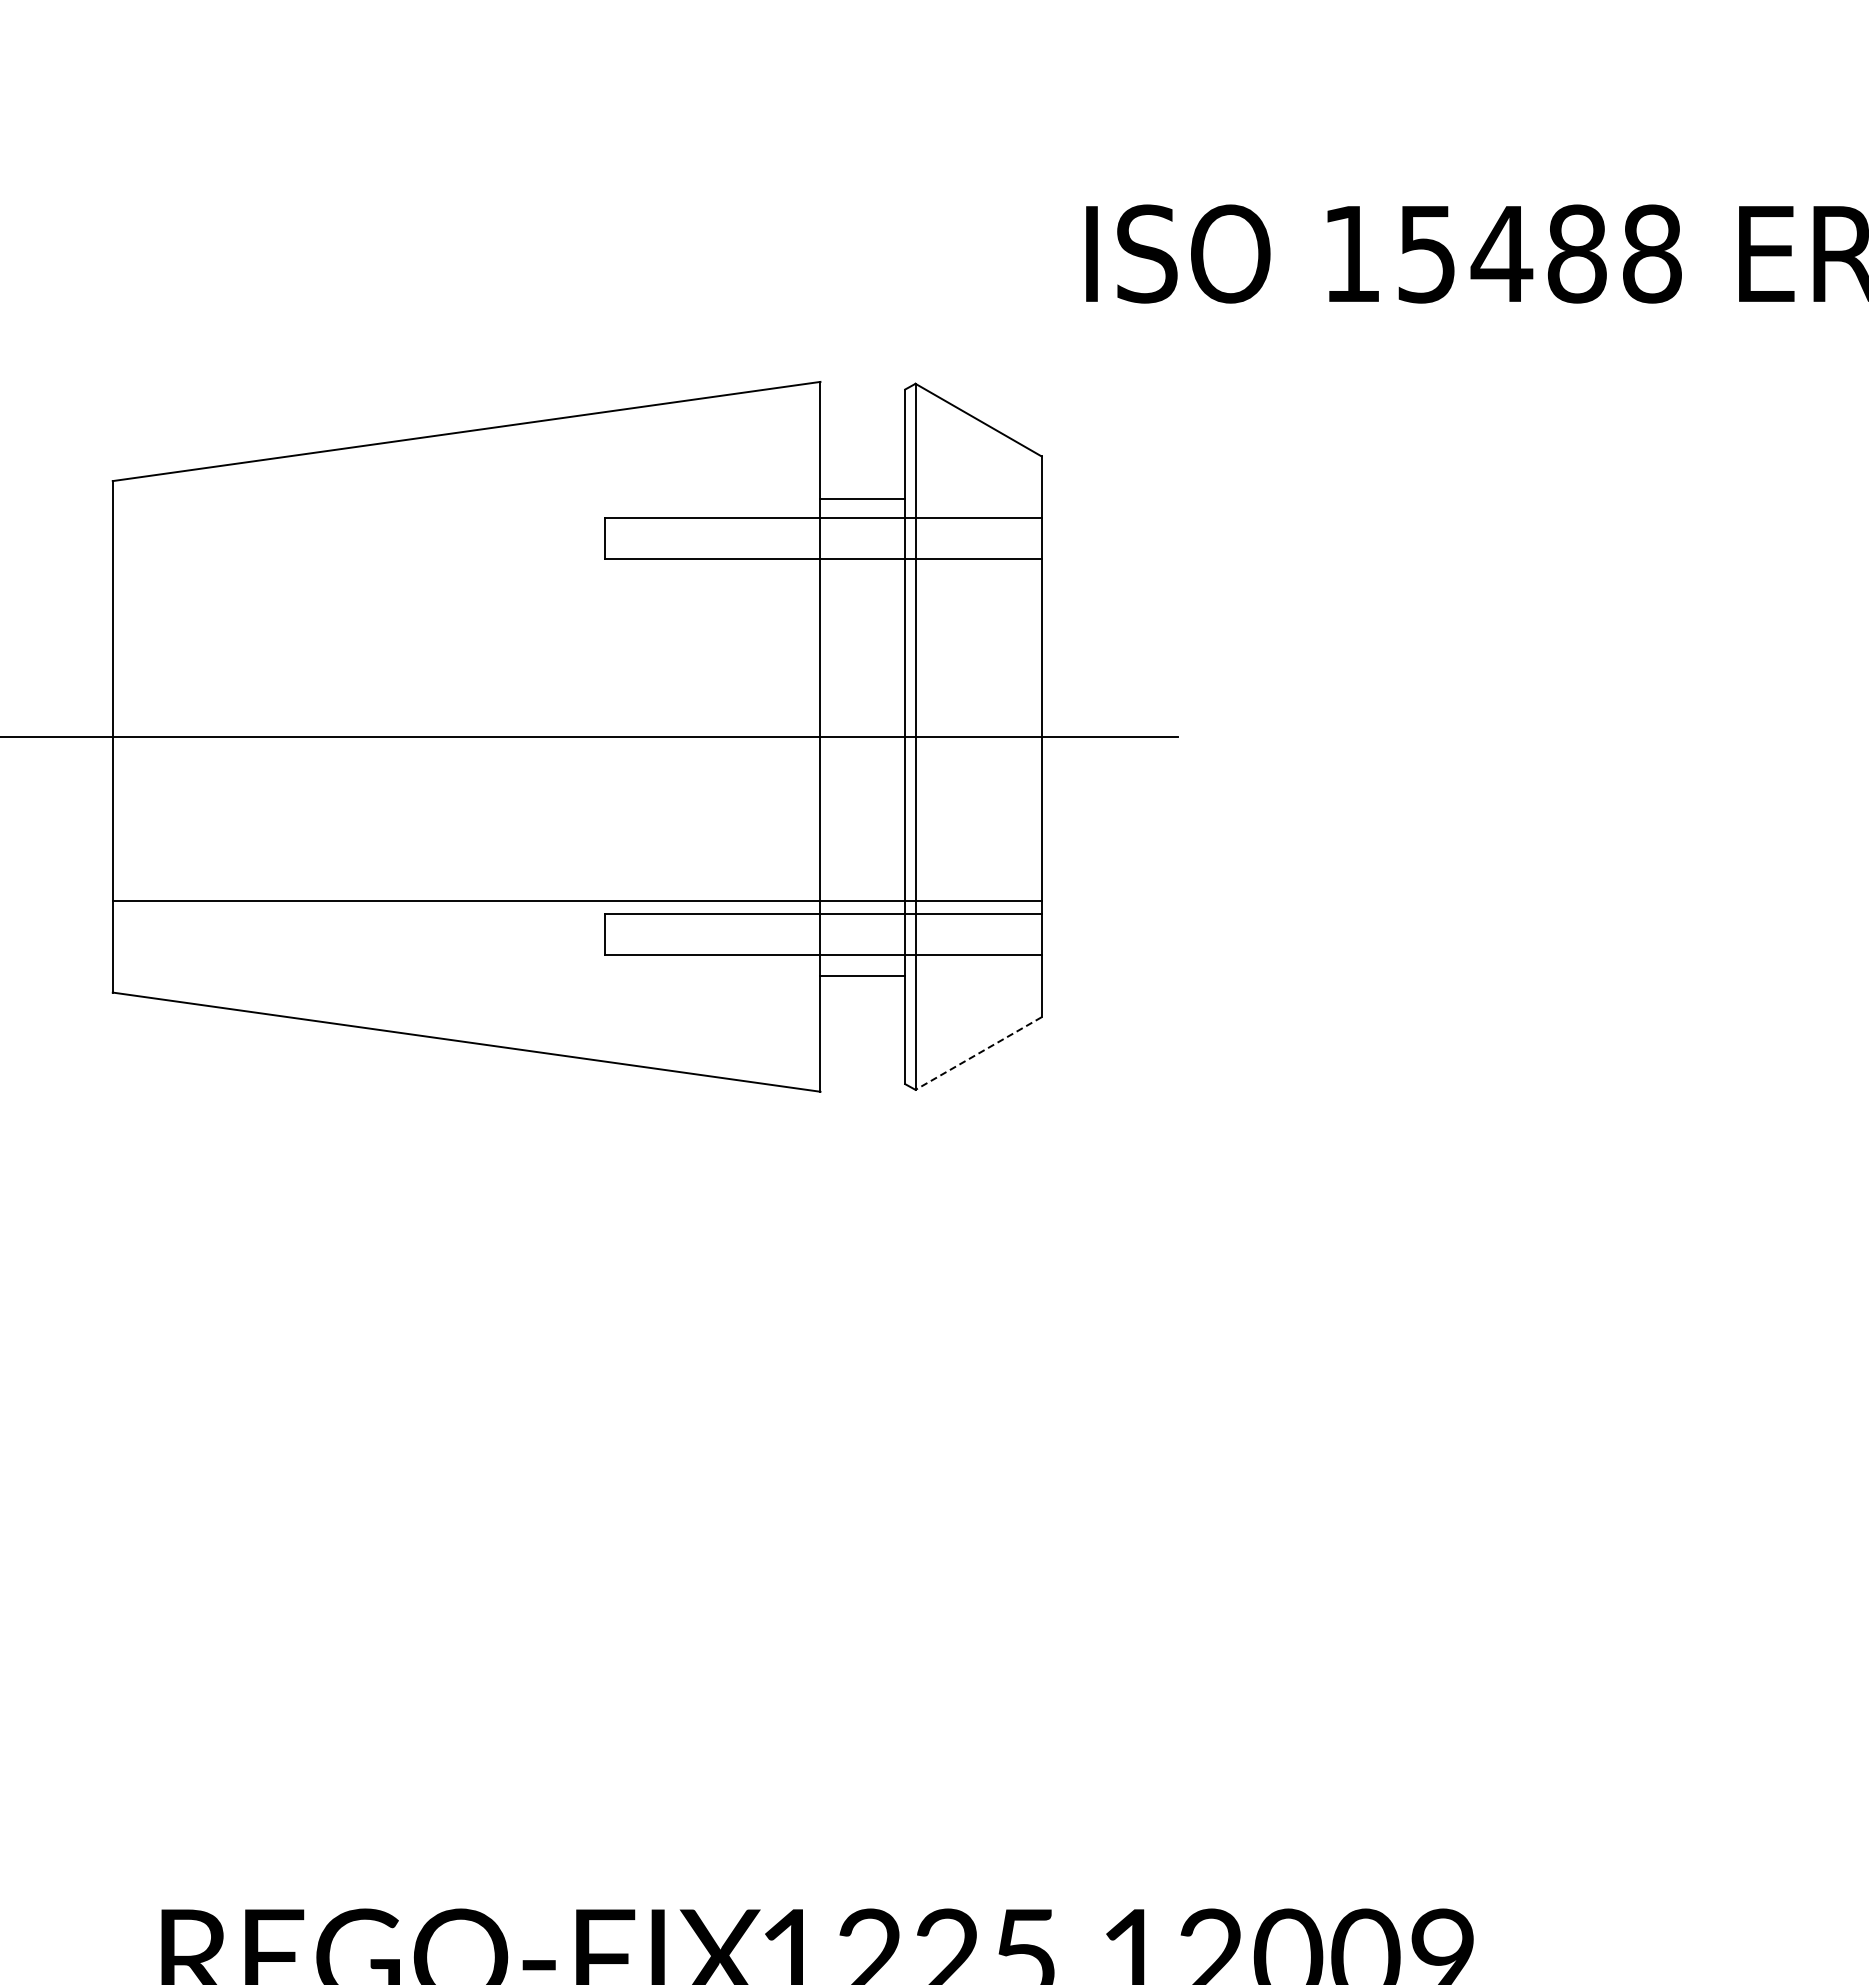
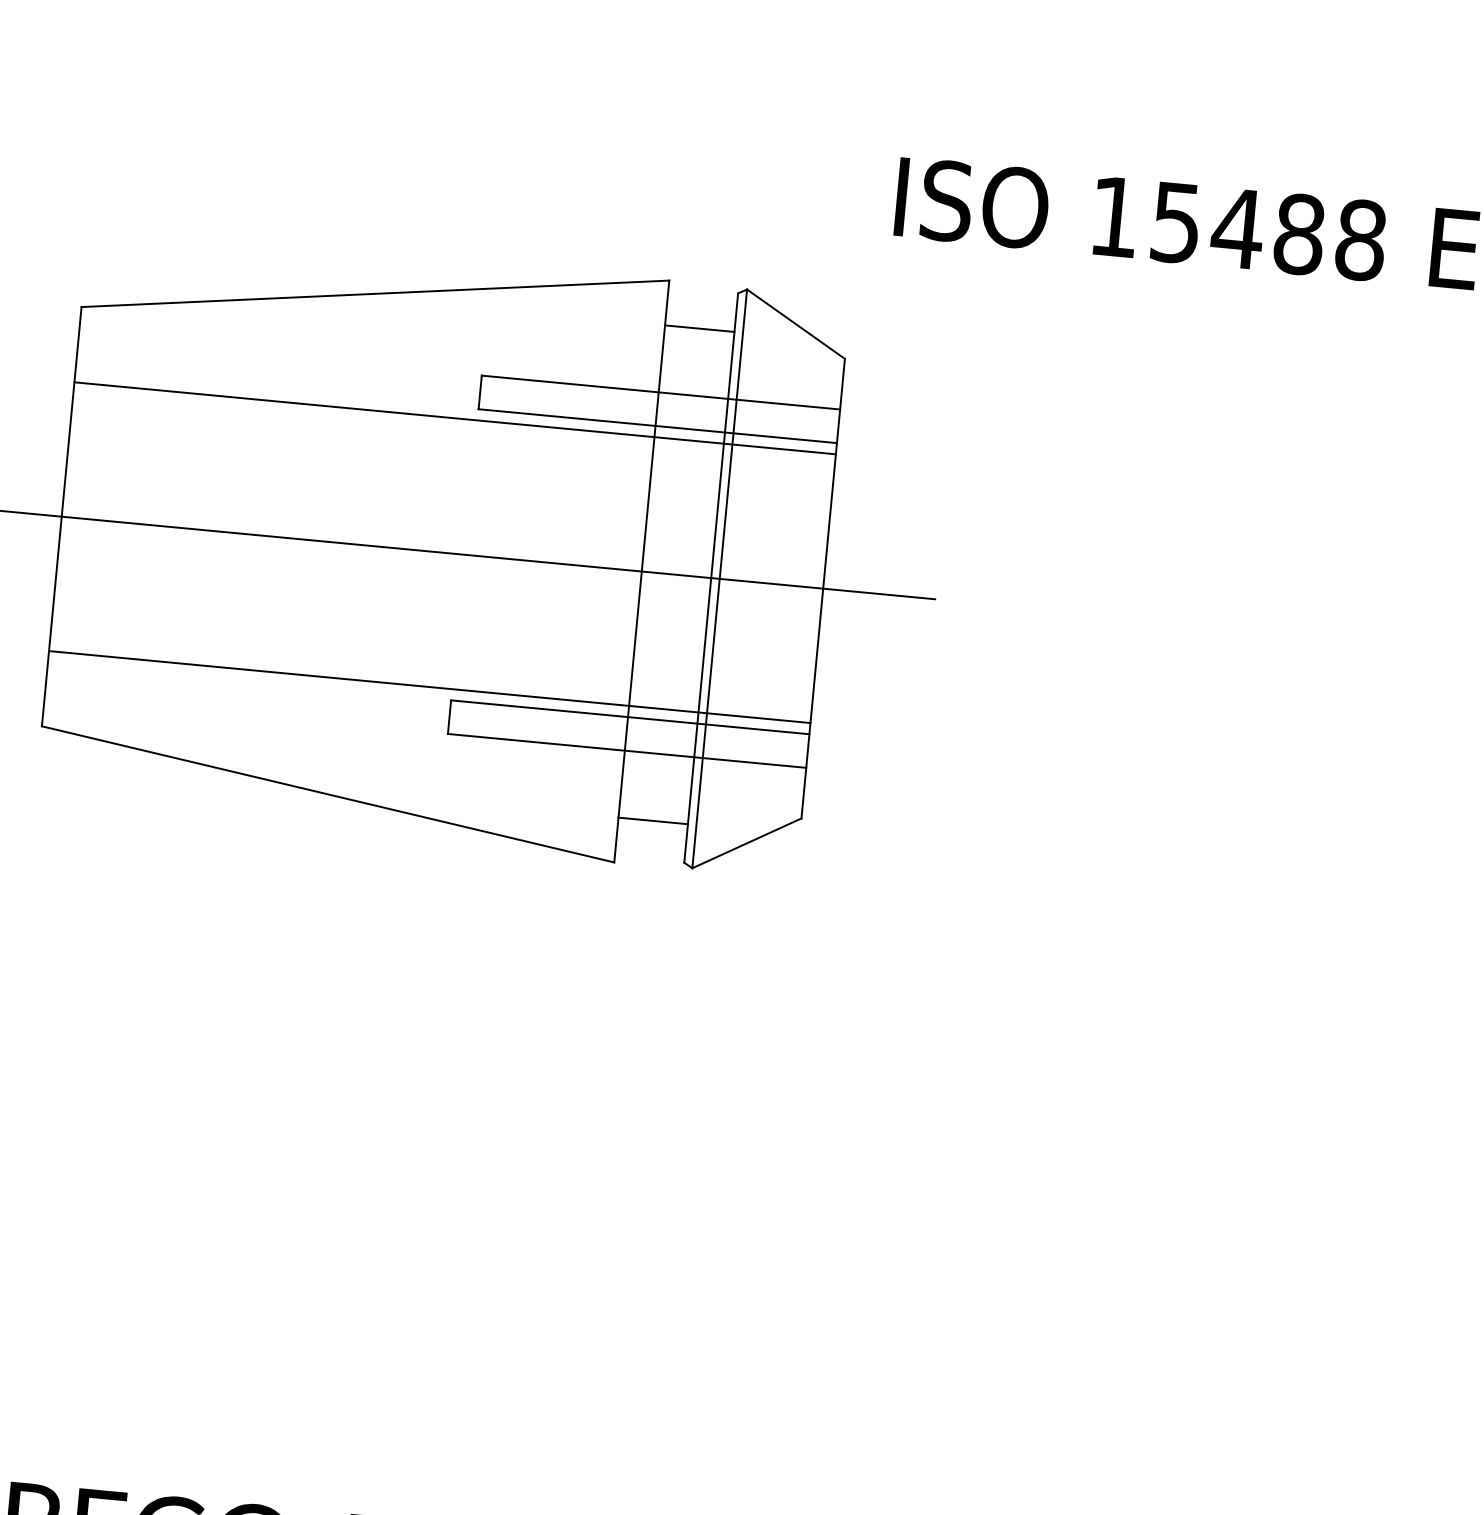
line: (862, 498) -> (699, 328), moved
line: (576, 572) -> (454, 417), added
line: (862, 976) -> (652, 821), moved
line: (978, 1053) -> (746, 843), dashed -> solid

